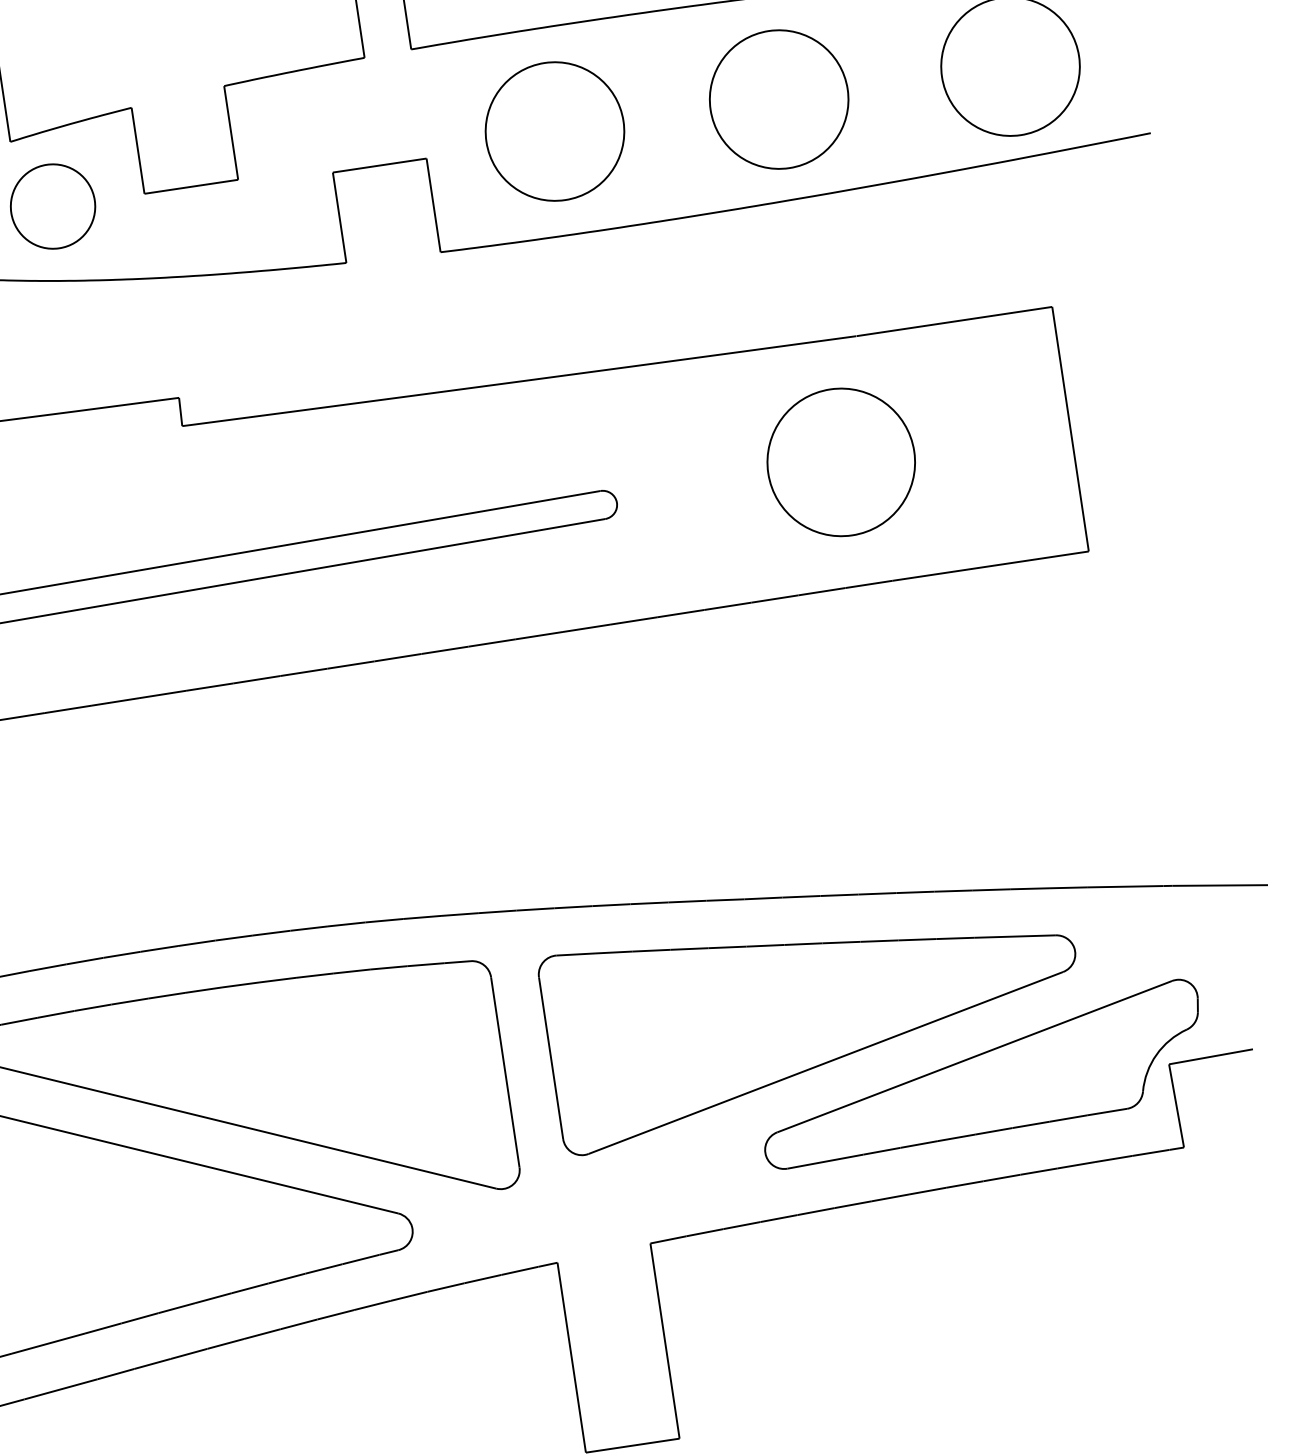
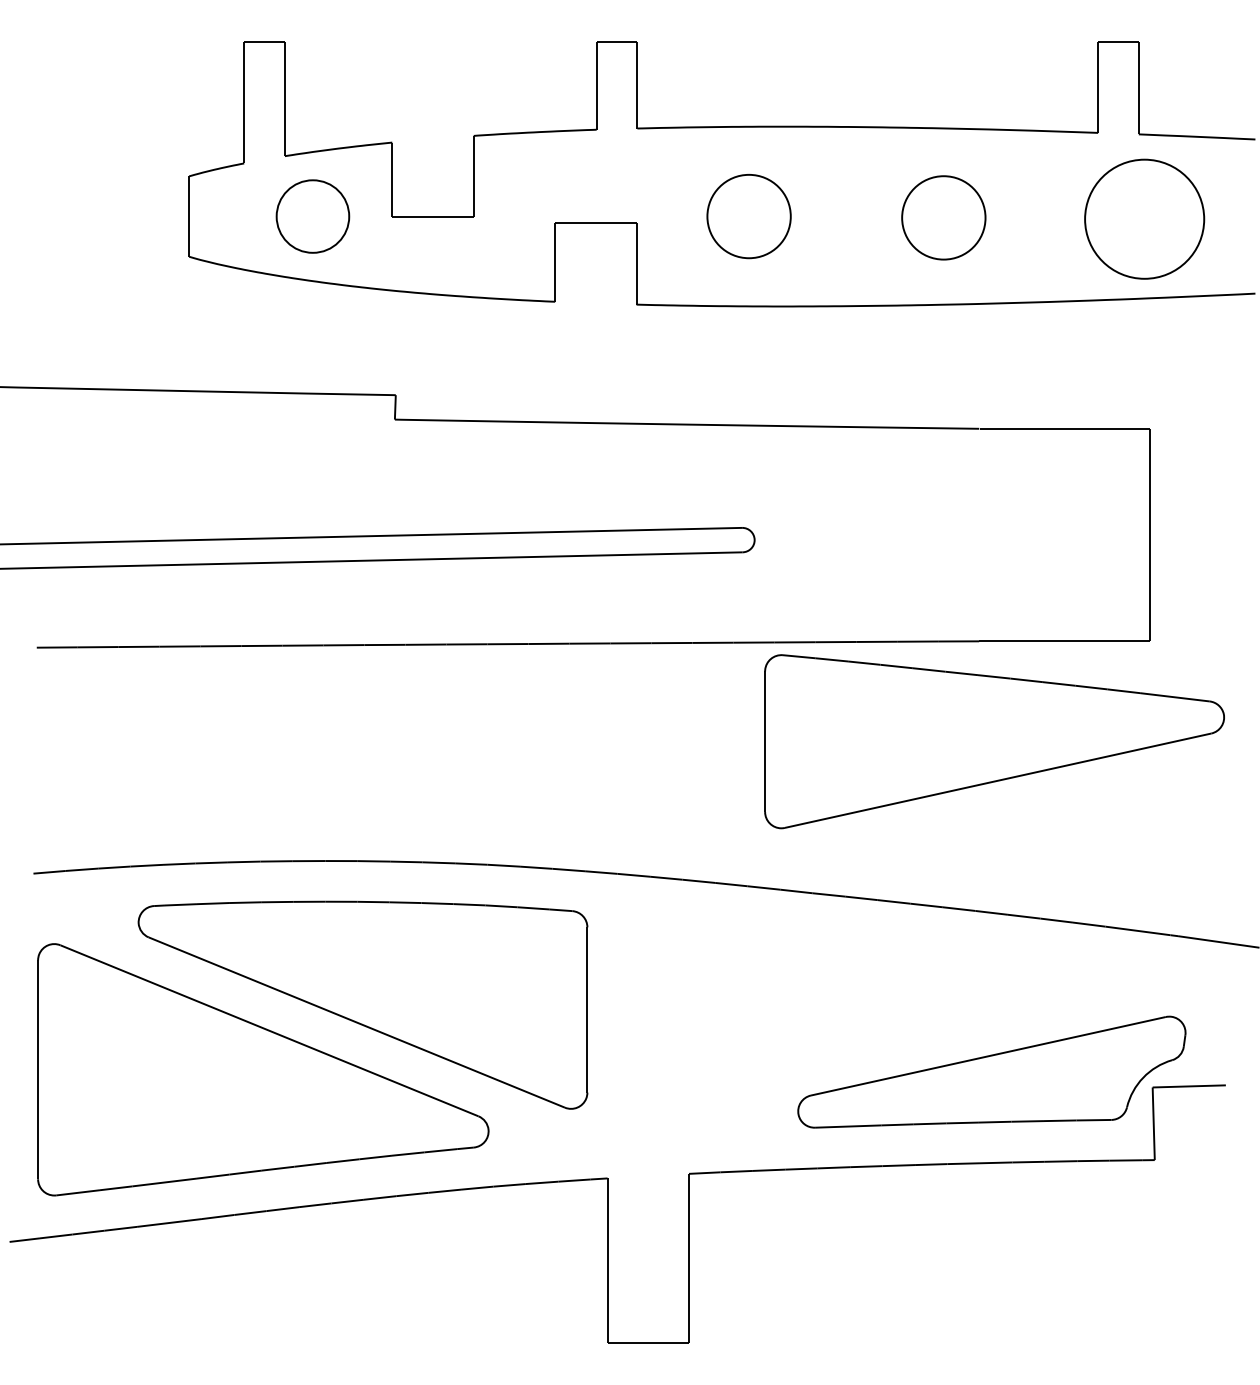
part: (778, 99) -> (943, 217), size x0.7
part: (554, 131) -> (748, 216), size x0.7
part: (841, 461) -> (950, 533), removed
part: (814, 1018) -> (994, 741), moved

